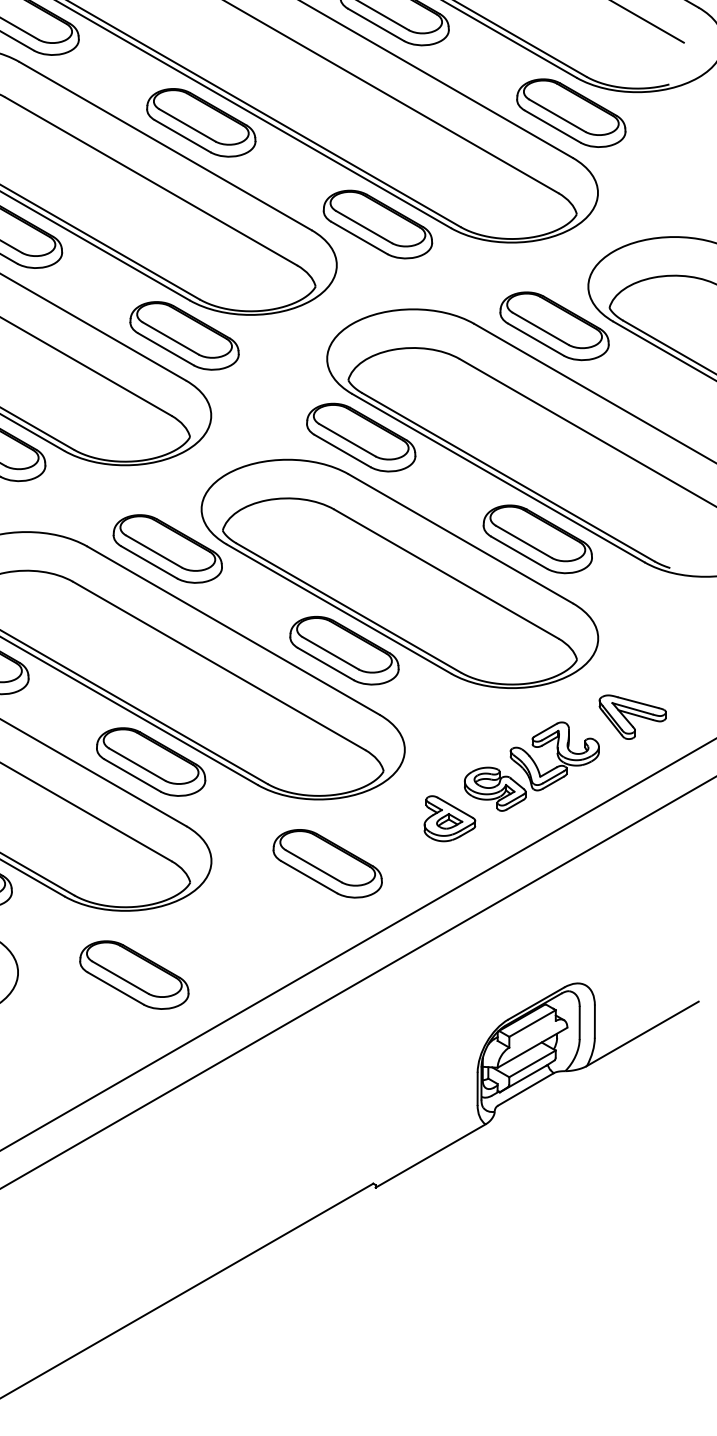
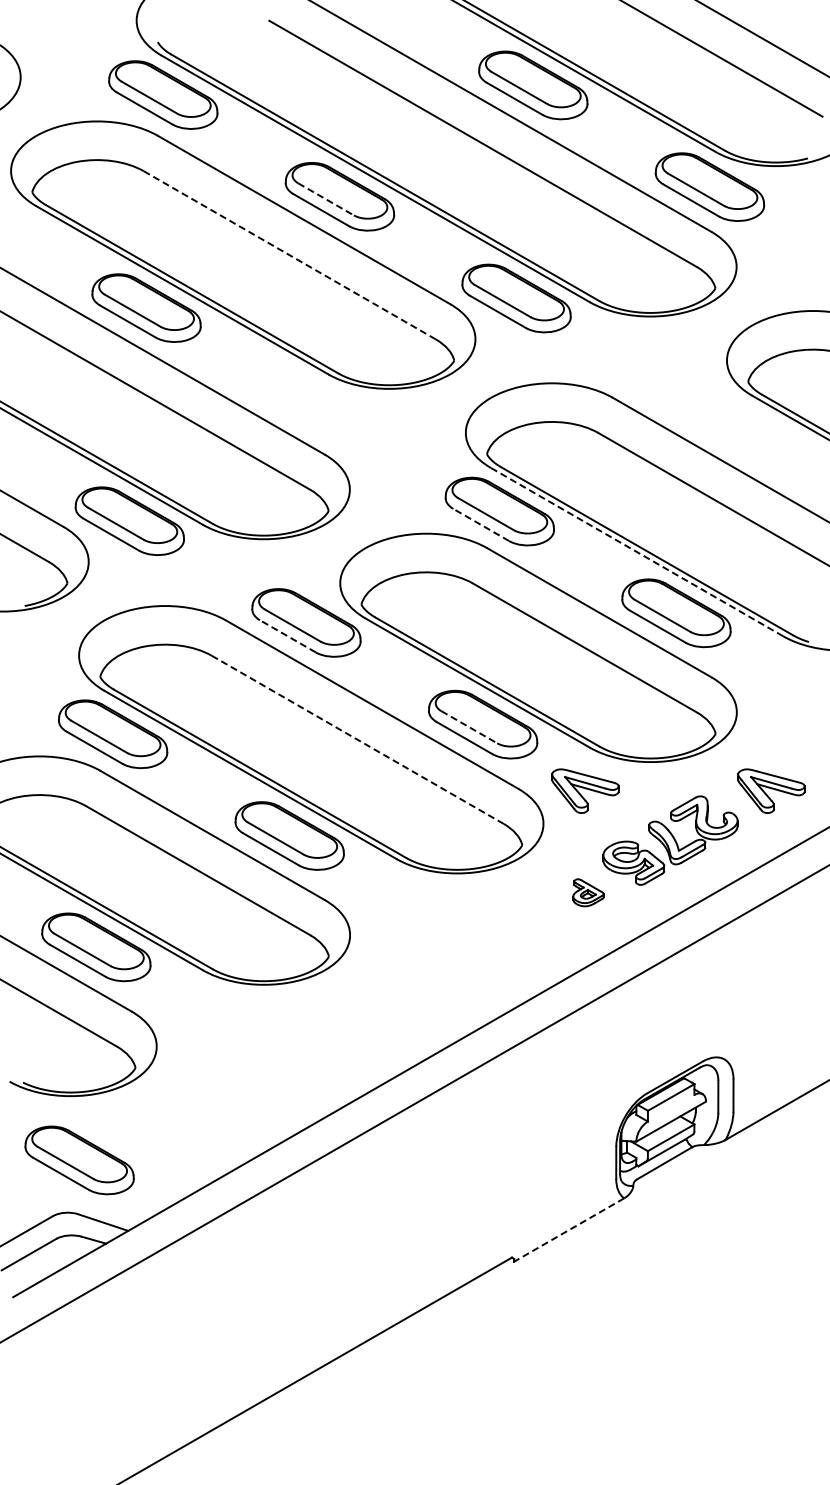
line: (187, 125) -> (326, 199), solid -> dashed
line: (150, 181) -> (289, 255), solid -> dashed
part: (554, 325) -> (693, 399), removed
part: (184, 335) -> (323, 409), removed
line: (341, 450) -> (480, 524), solid -> dashed
line: (498, 478) -> (637, 552), solid -> dashed
line: (148, 562) -> (287, 636), solid -> dashed
line: (330, 653) -> (469, 727), solid -> dashed
line: (218, 665) -> (357, 739), solid -> dashed
part: (446, 716) -> (585, 790), added
part: (449, 818) -> (588, 892), size x0.6
part: (327, 863) -> (466, 937), removed
part: (133, 974) -> (272, 1048), removed
line: (429, 1156) -> (568, 1230), solid -> dashed

